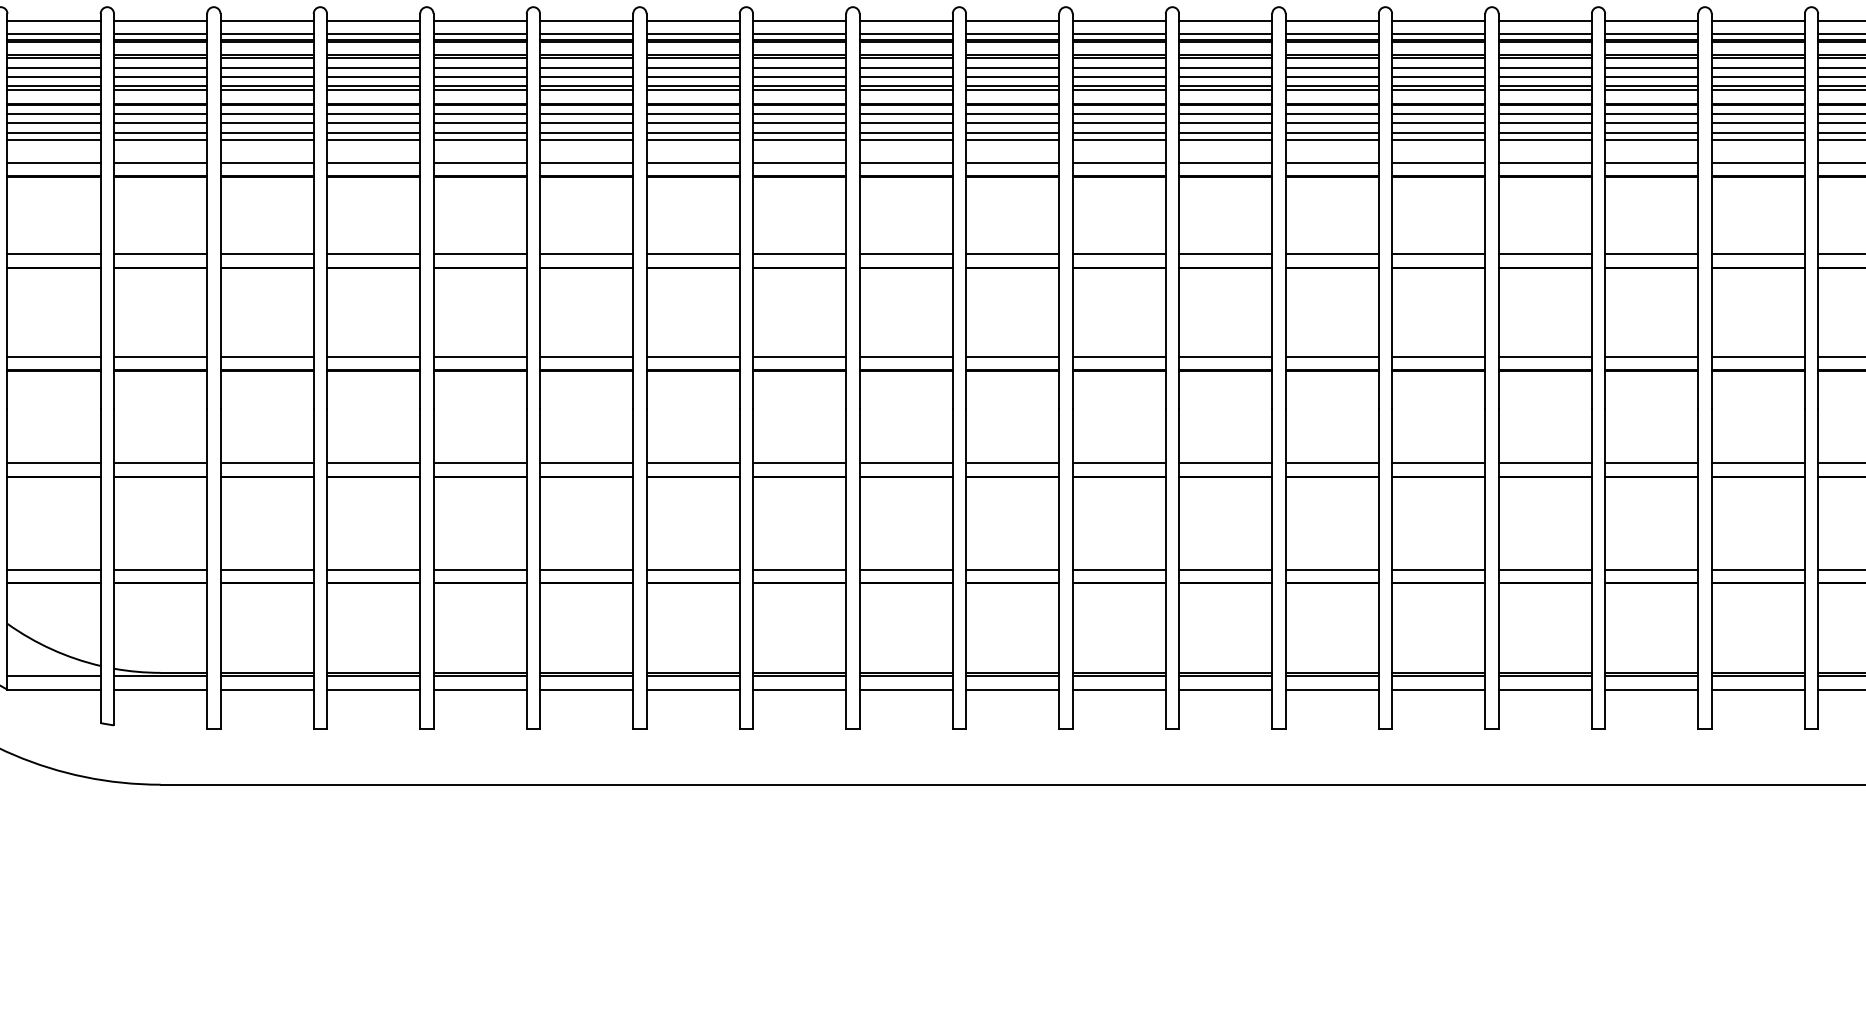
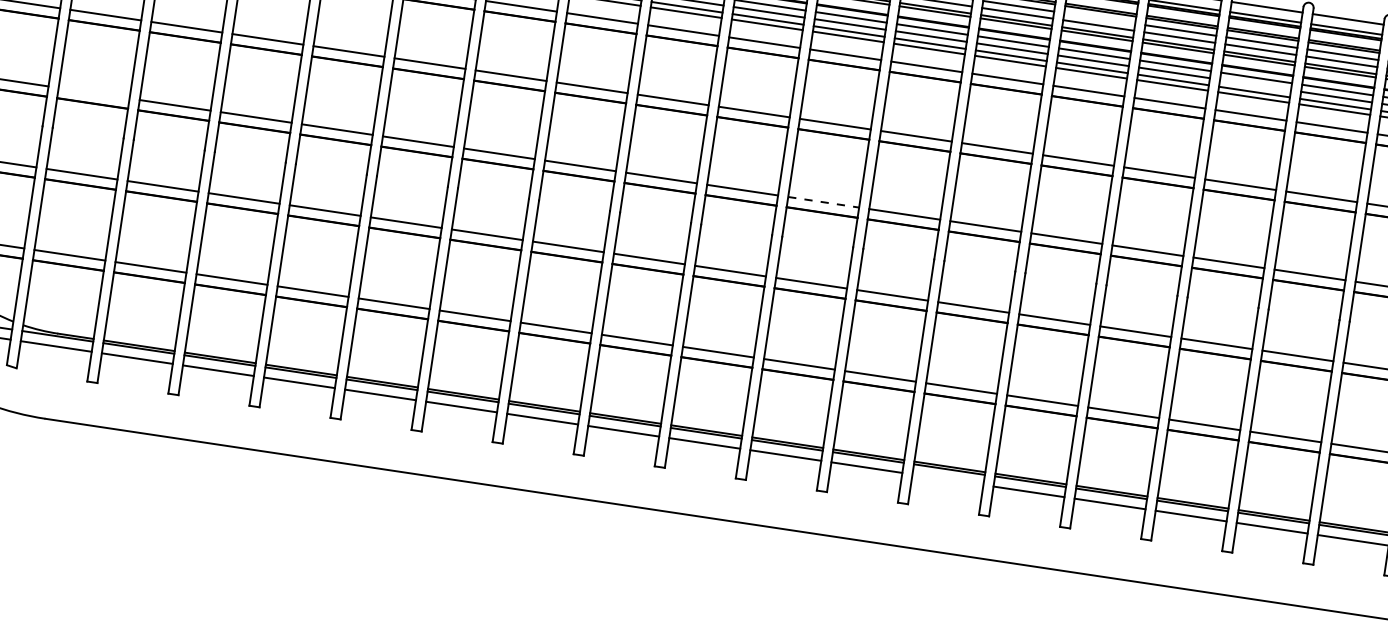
line: (1438, 67) -> (1099, 18), removed
line: (1651, 123) -> (1255, 85), removed
line: (160, 356) -> (94, 92), removed
line: (1119, 356) -> (823, 201), solid -> dashed
line: (1331, 689) -> (947, 479), removed

